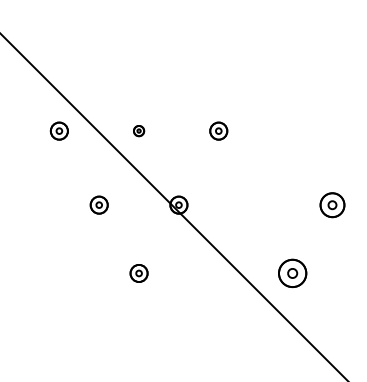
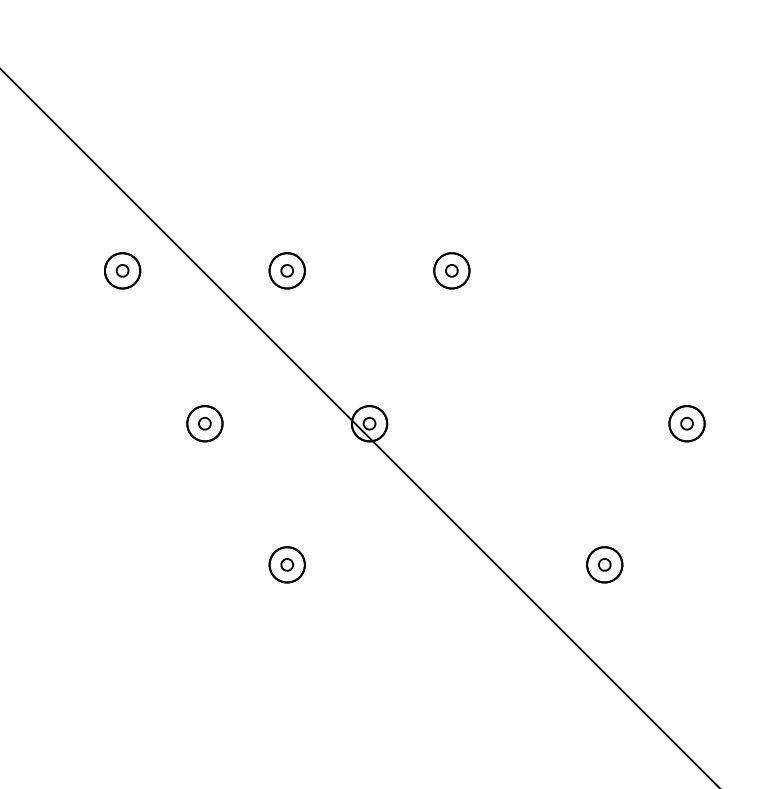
part: (138, 130) -> (286, 269), size x1.67
part: (332, 204) -> (686, 422), size x0.71
part: (292, 273) -> (604, 564), size x0.62

